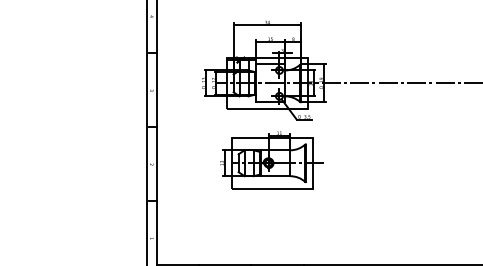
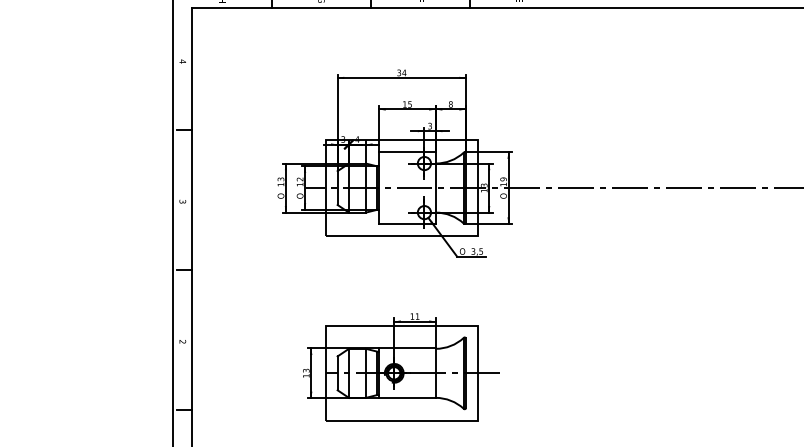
part: (271, 160) -> (399, 368), moved

